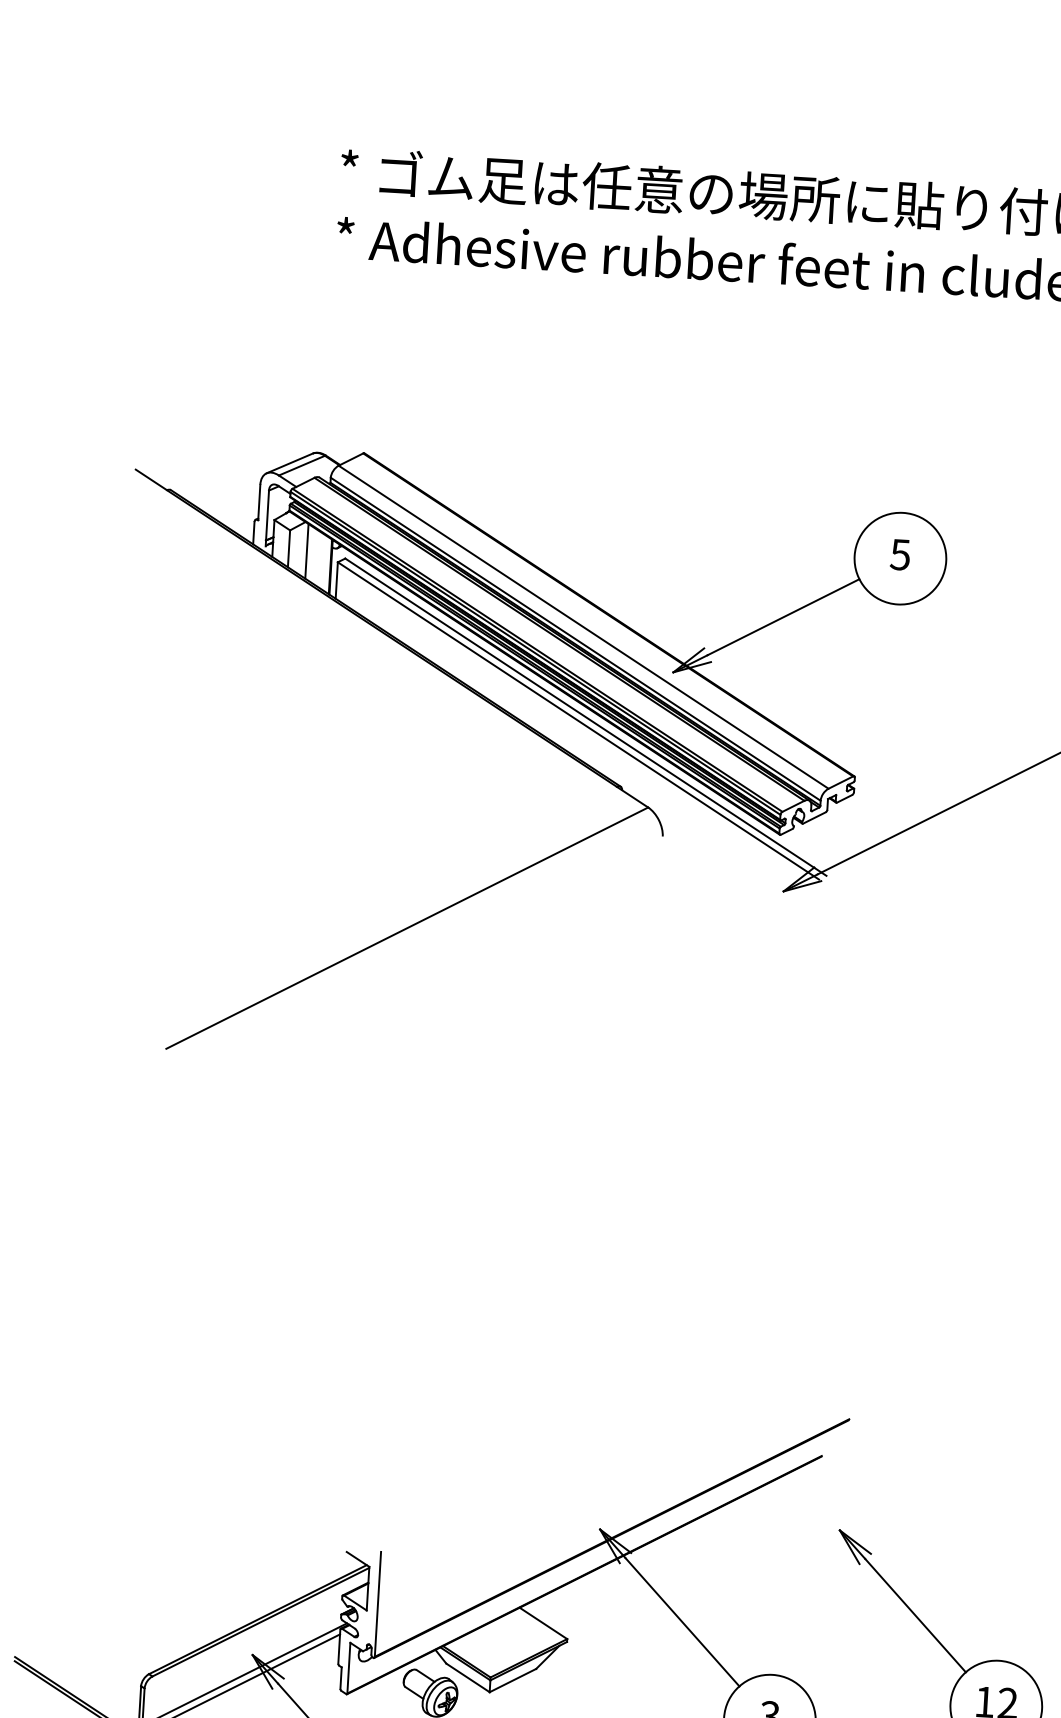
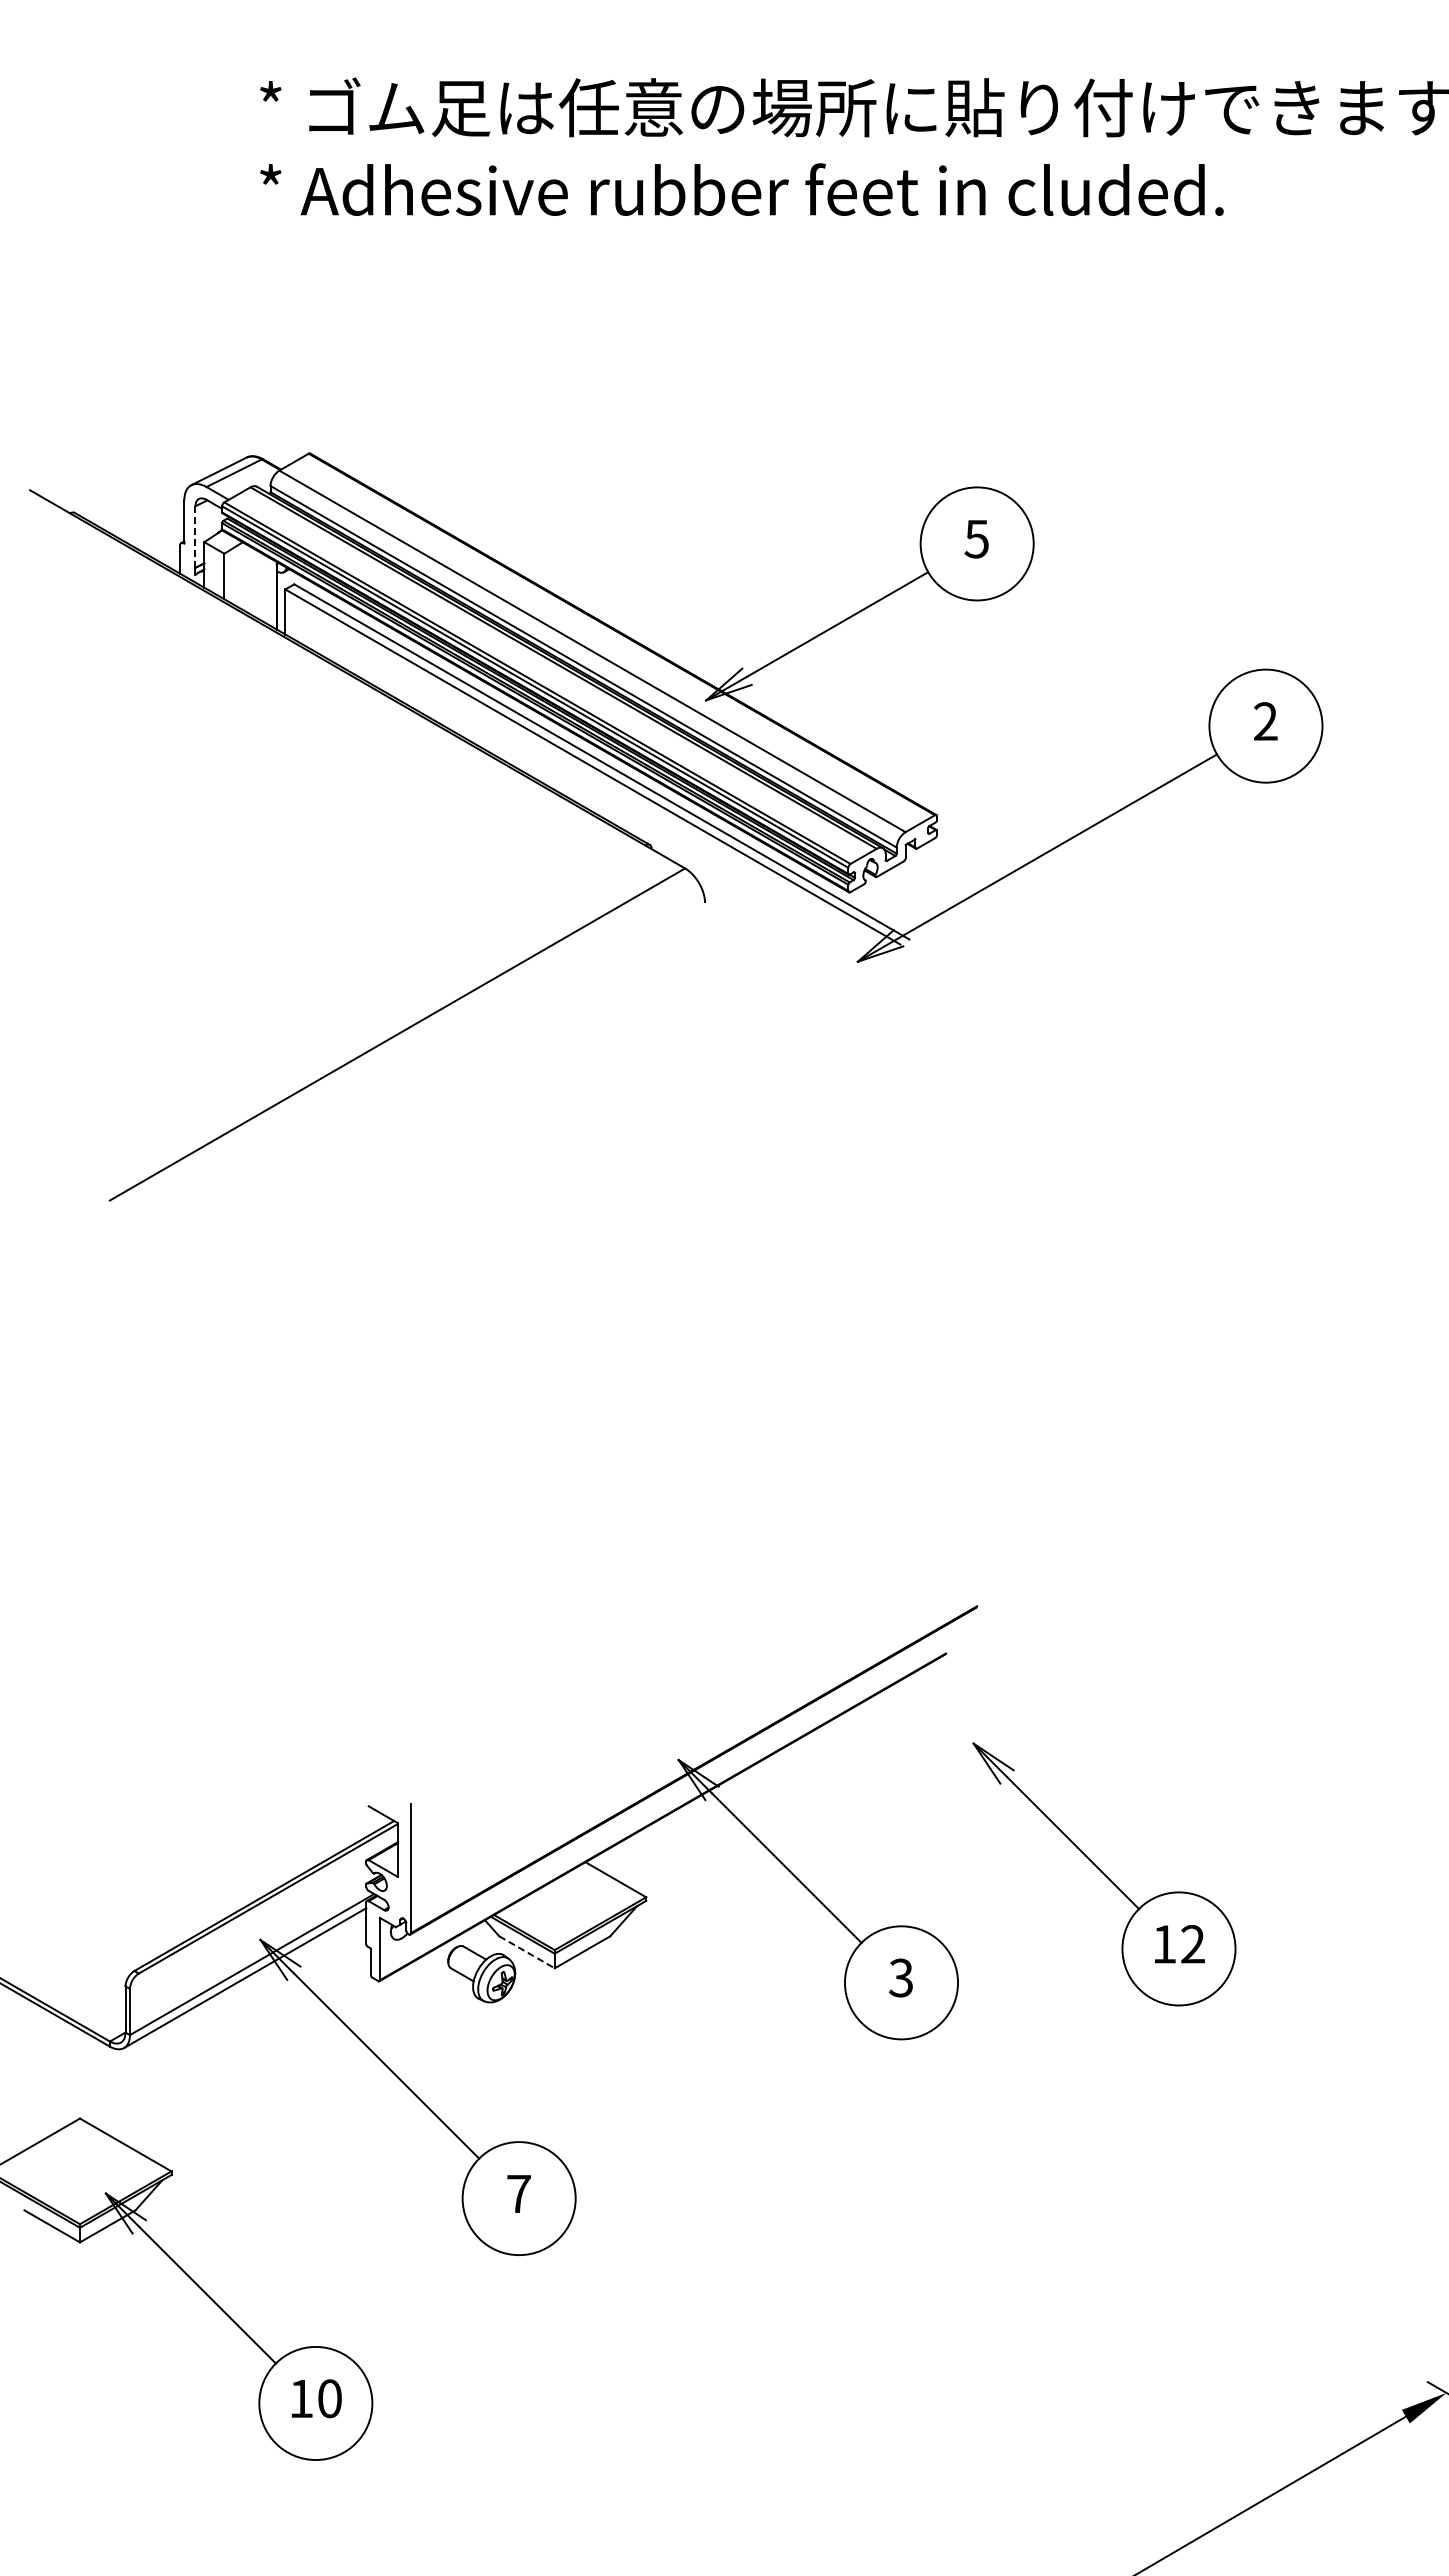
line: (267, 515) -> (195, 537), solid -> dashed
line: (306, 551) -> (246, 578), removed
line: (468, 1678) -> (527, 1952), solid -> dashed

